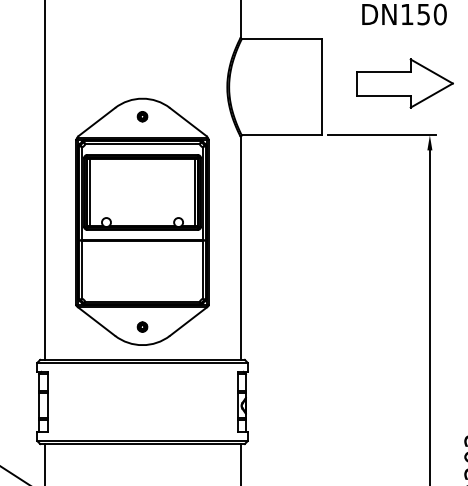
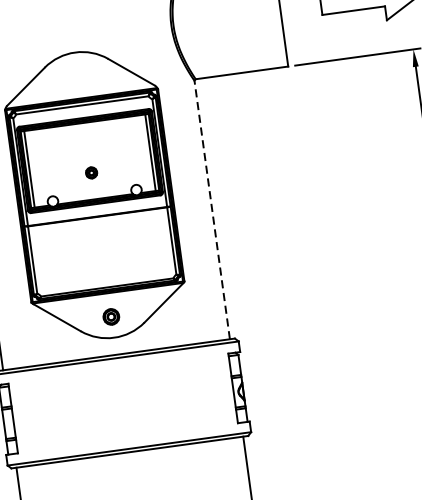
part: (142, 116) -> (91, 172), moved
line: (240, 248) -> (212, 210), solid -> dashed
part: (142, 326) -> (111, 316), size x1.4

